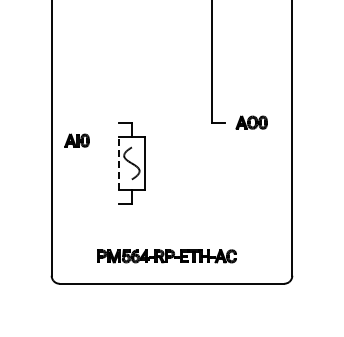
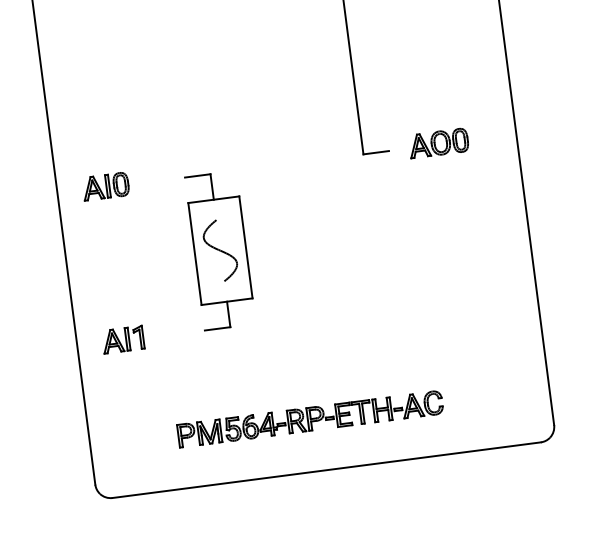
part: (76, 140) -> (104, 186), moved
line: (118, 163) -> (194, 254), dashed -> solid
part: (75, 202) -> (122, 339), added

